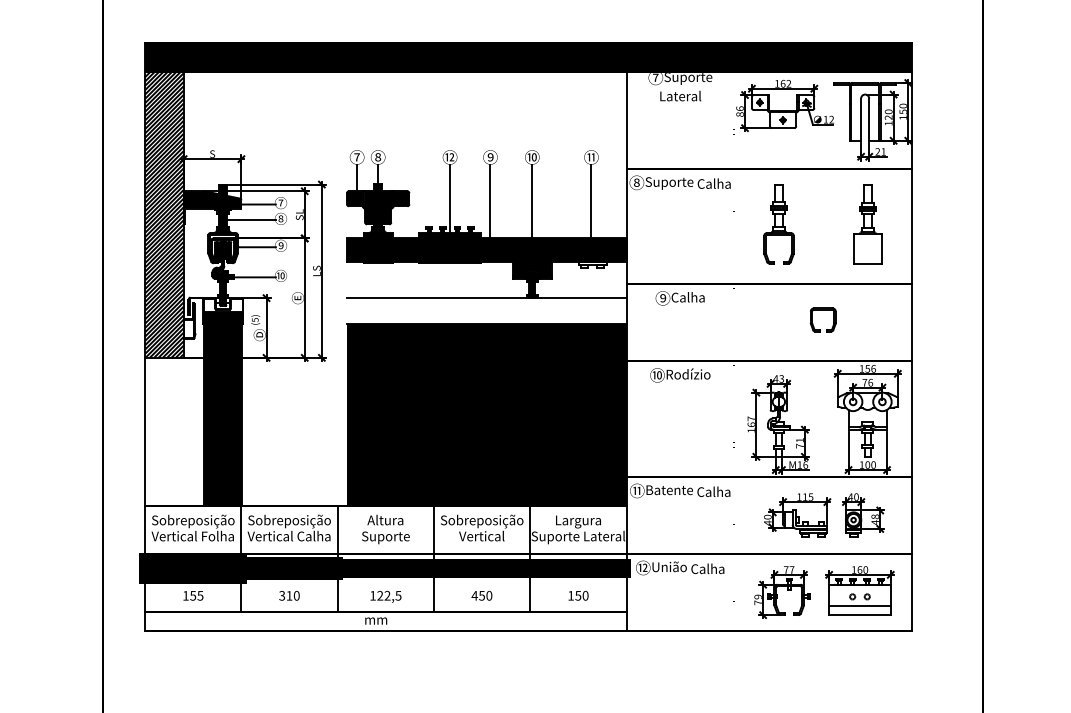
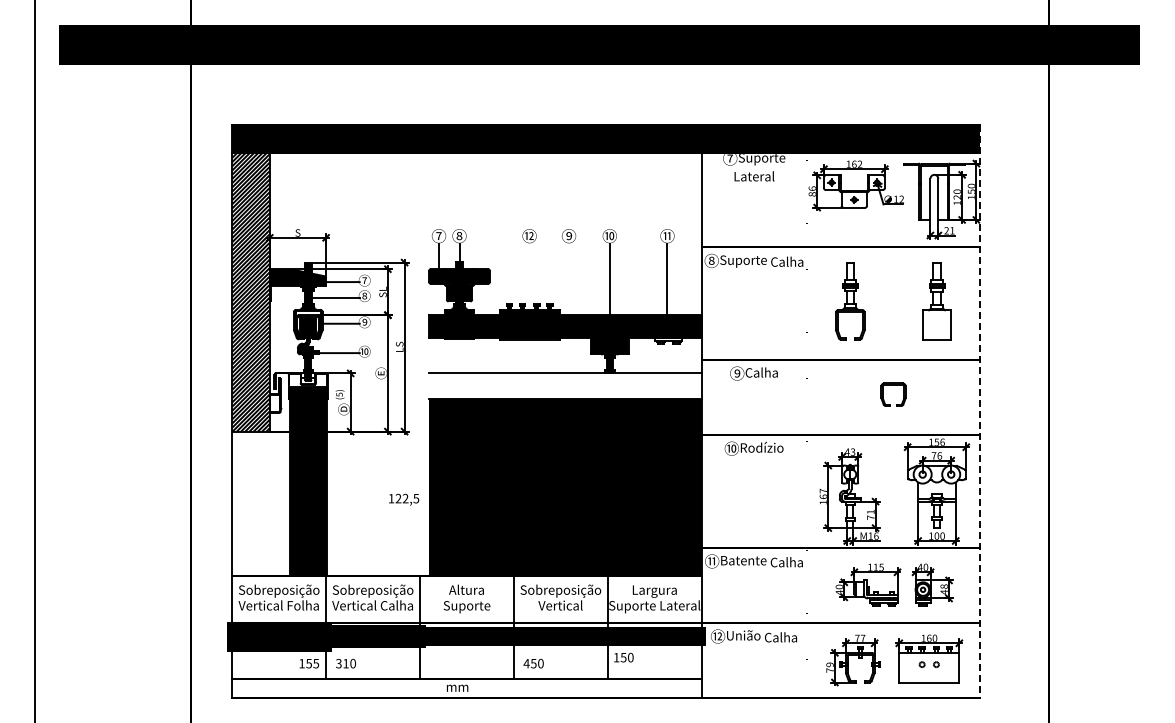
line: (449, 198) -> (529, 276), removed
line: (490, 201) -> (569, 279), removed
line: (912, 337) -> (980, 411), solid -> dashed
text: (193, 595) -> (309, 663), moved
text: (288, 595) -> (345, 663), moved
text: (481, 595) -> (533, 663), moved
text: (578, 595) -> (623, 657), moved
text: (386, 596) -> (404, 499), moved
line: (860, 605) -> (929, 673), removed

